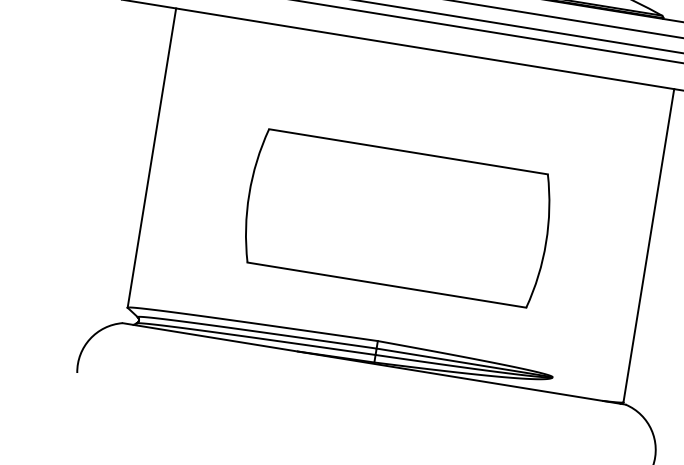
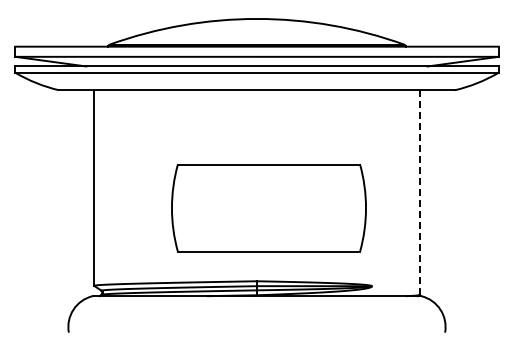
part: (396, 218) -> (268, 208), moved
line: (648, 247) -> (419, 193), solid -> dashed

